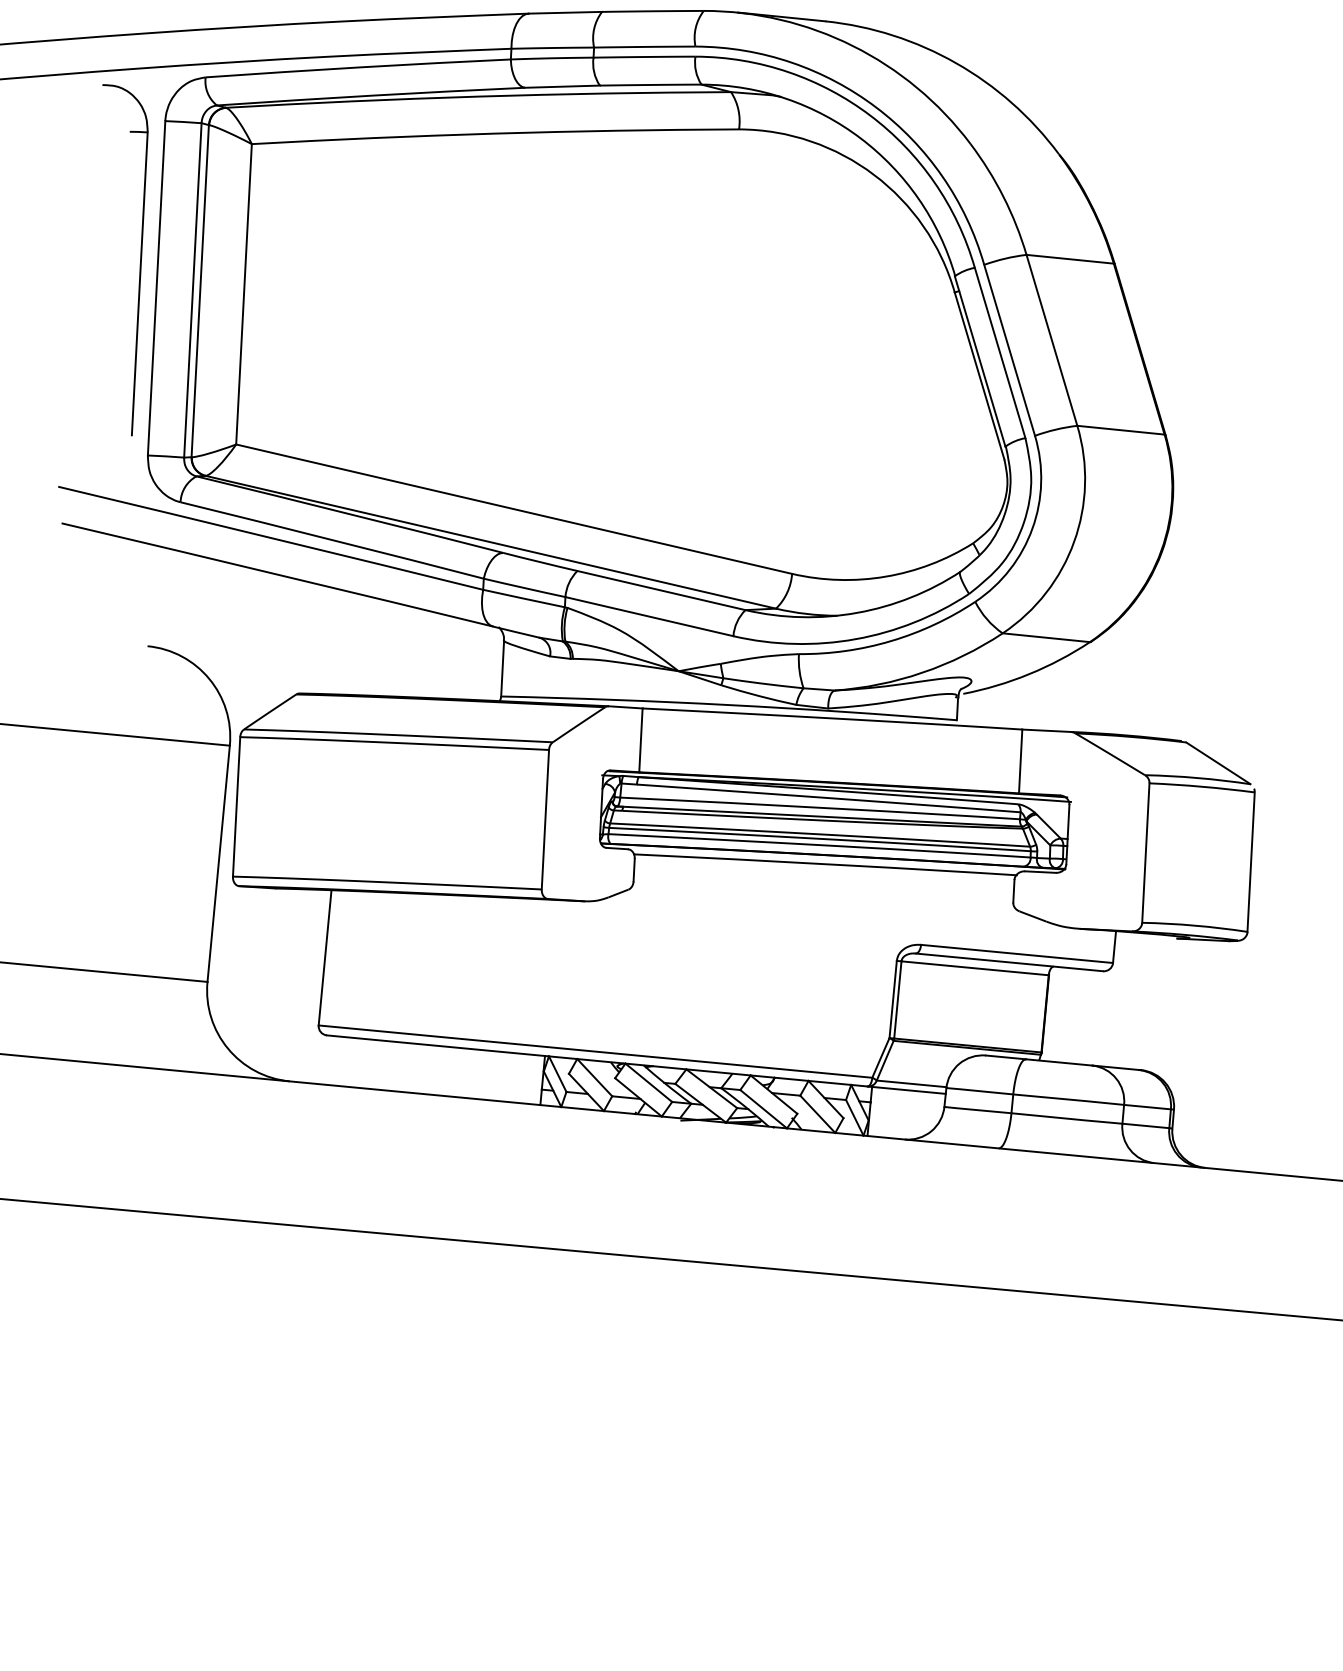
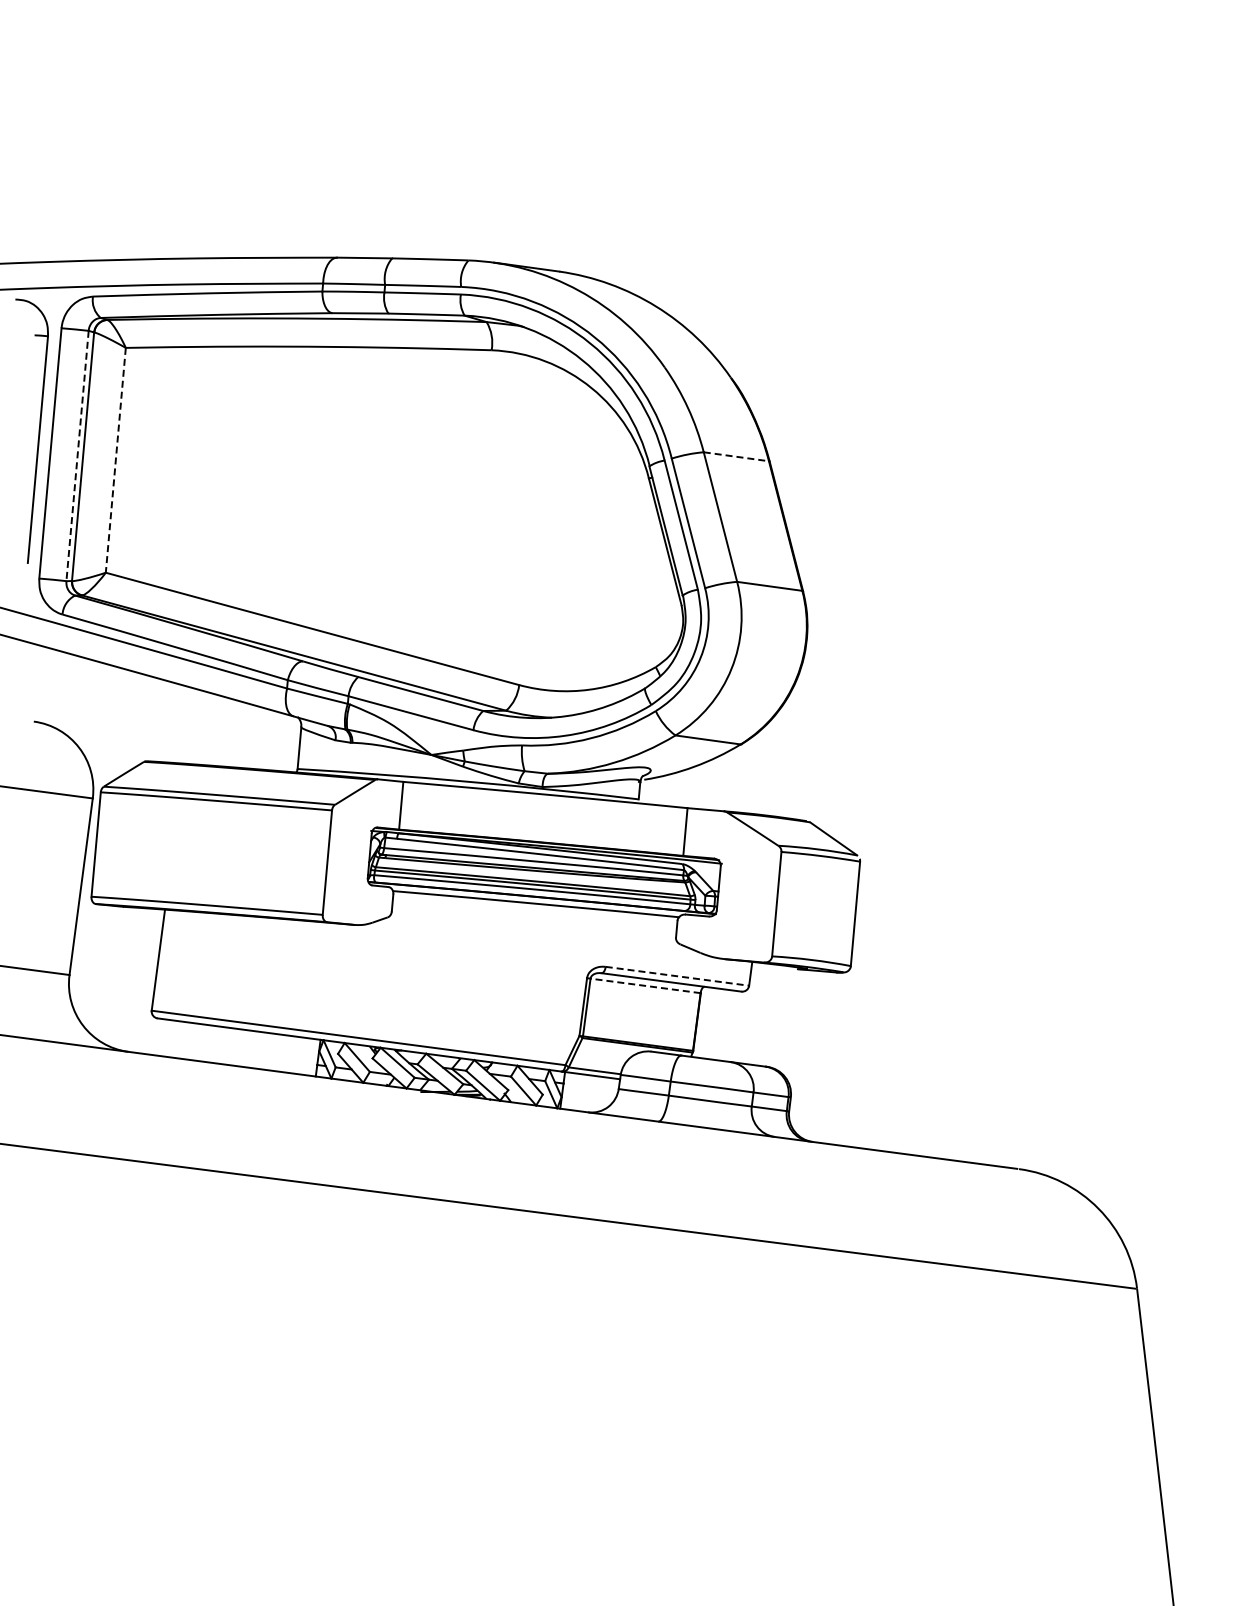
line: (1070, 258) -> (736, 456), solid -> dashed
line: (192, 291) -> (77, 456), solid -> dashed
line: (243, 294) -> (115, 460), solid -> dashed
line: (1017, 954) -> (677, 976), solid -> dashed
line: (974, 967) -> (645, 985), solid -> dashed

